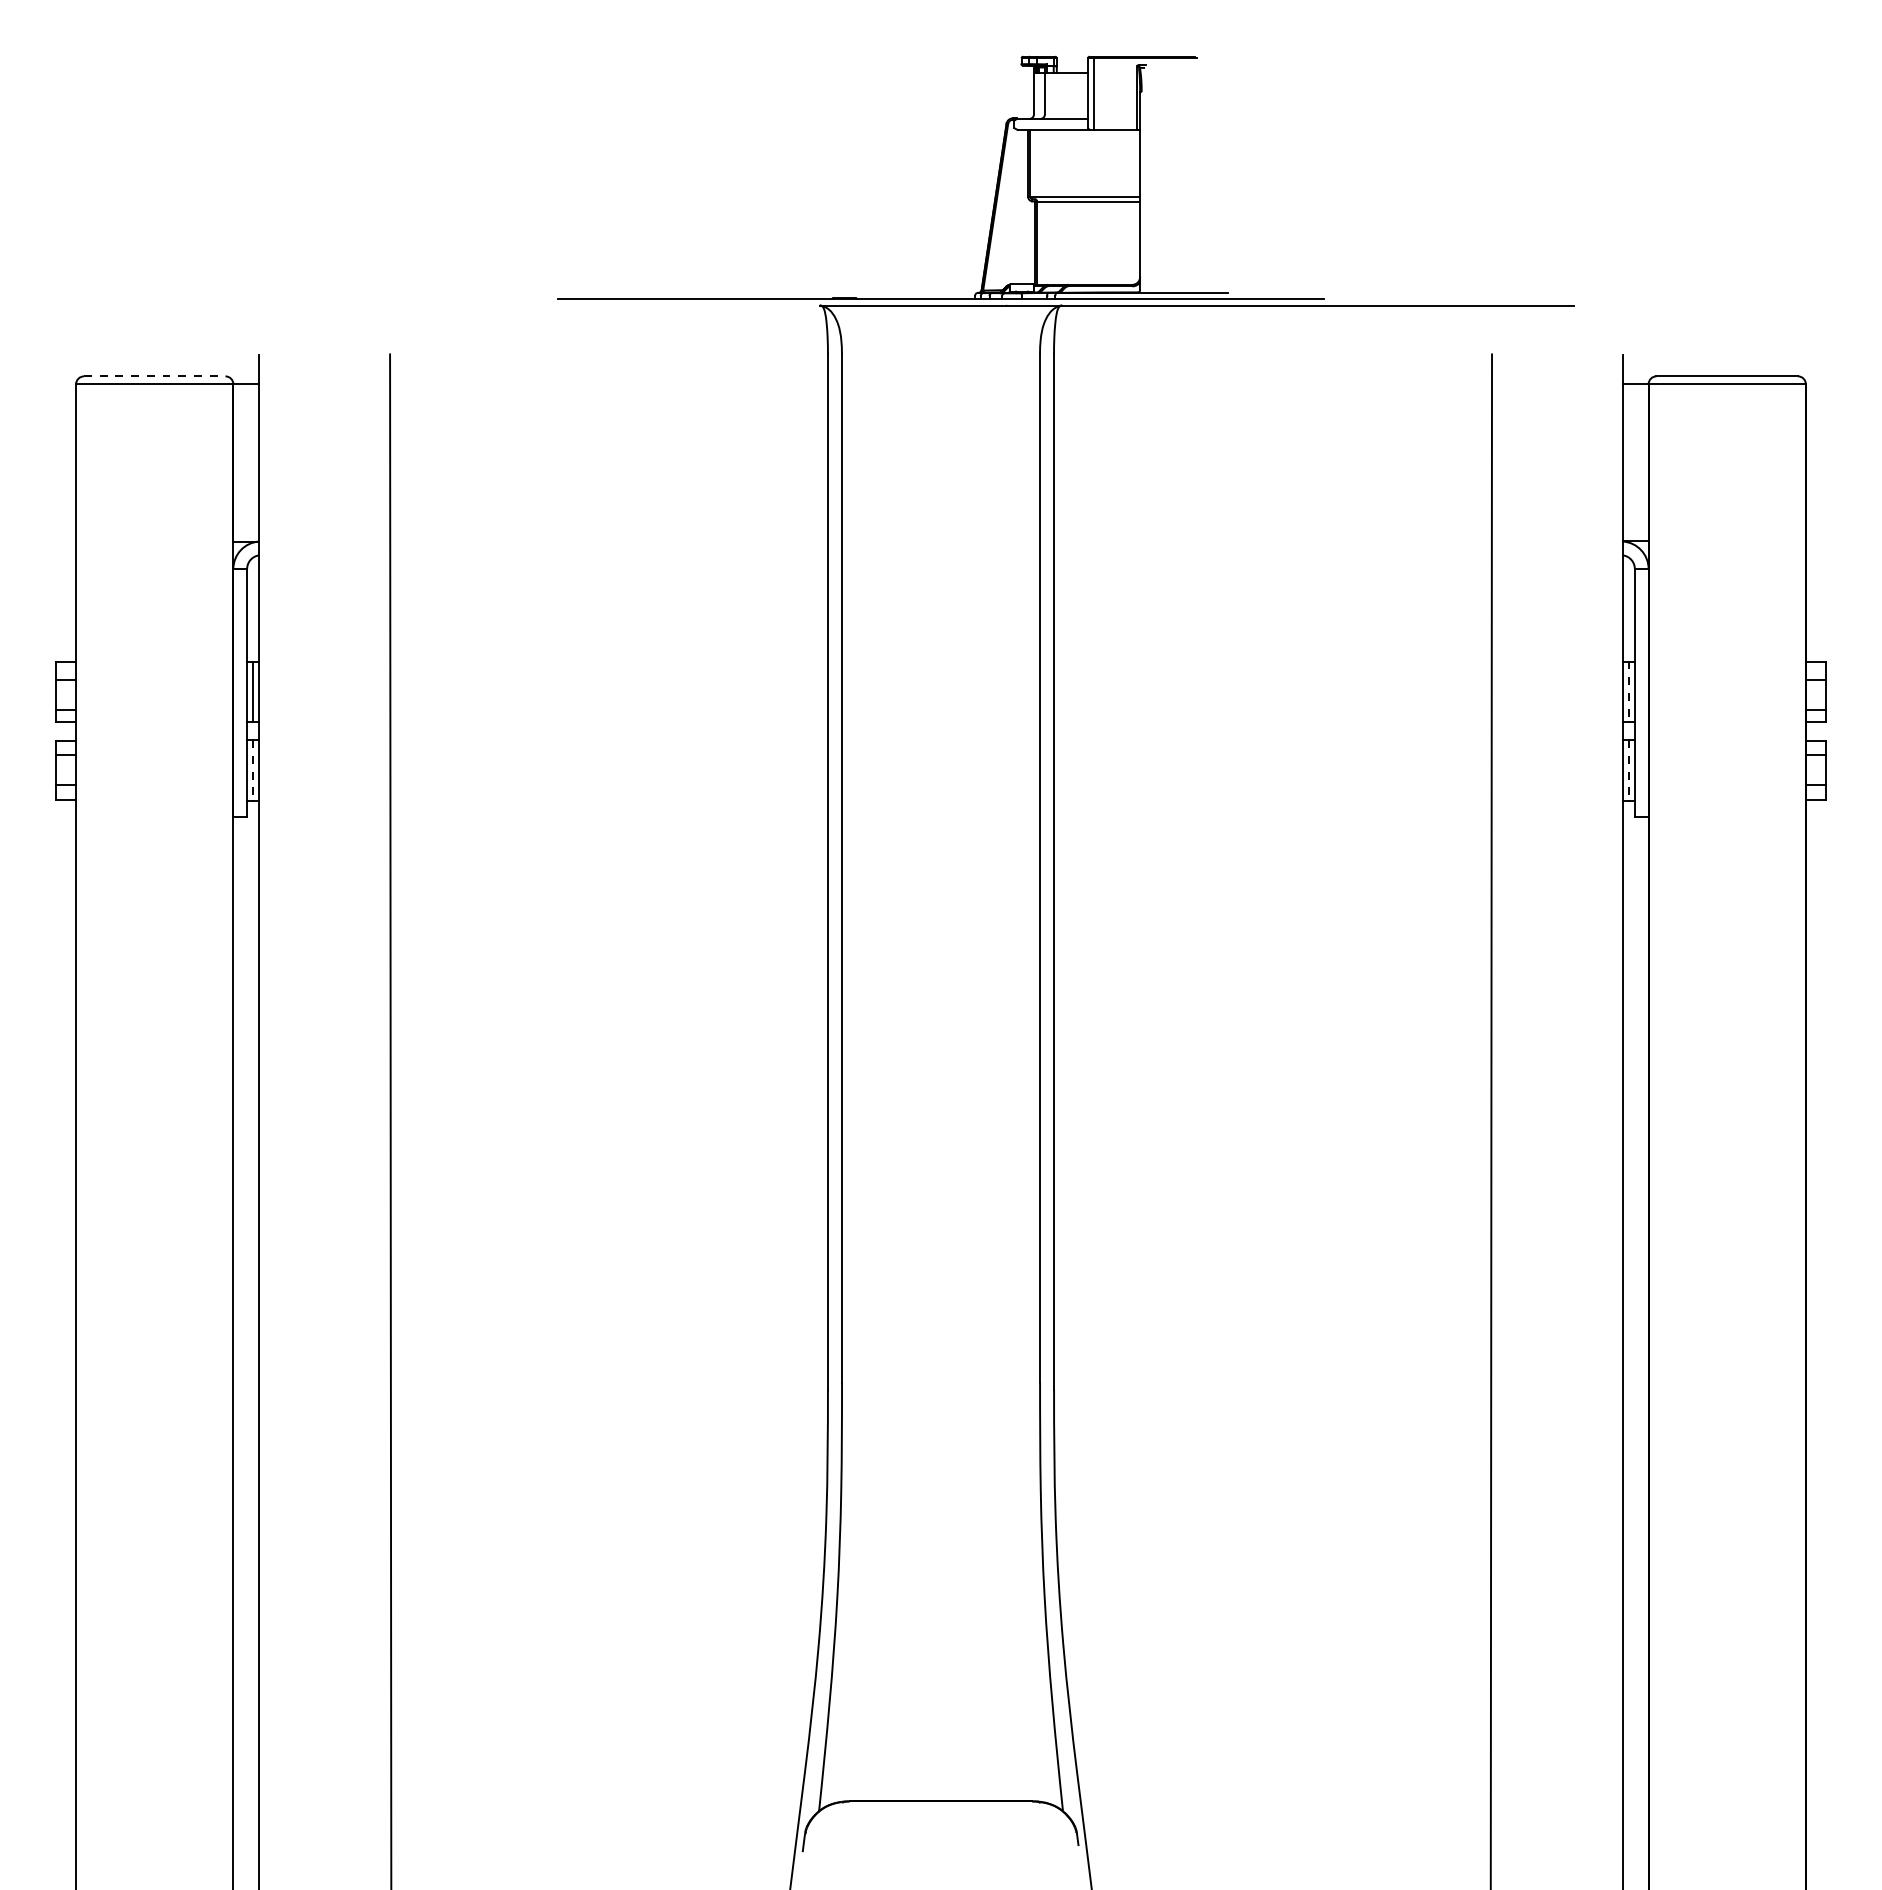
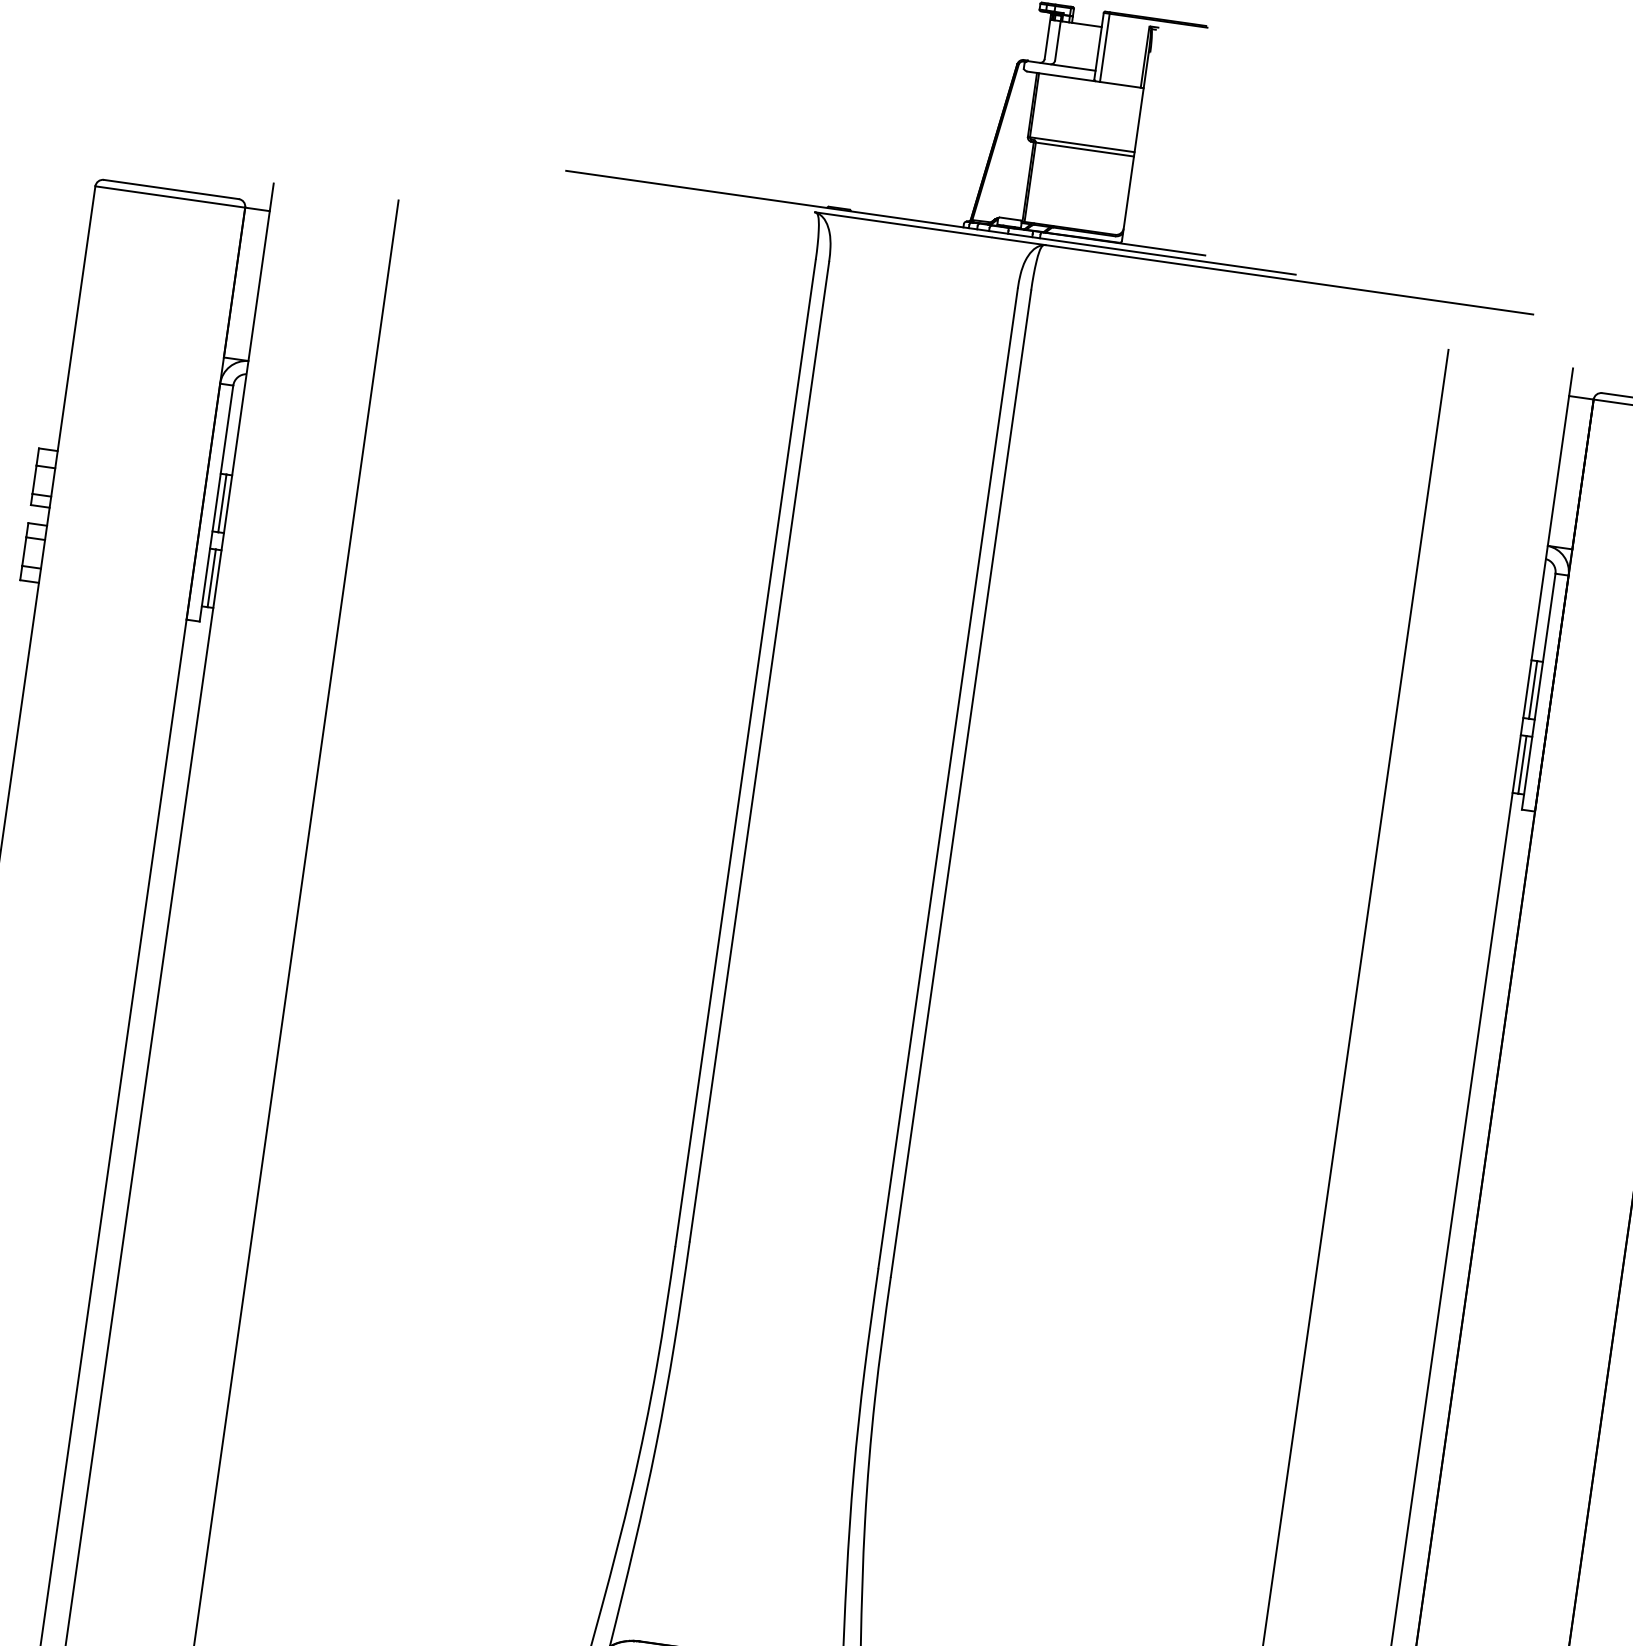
line: (154, 376) -> (171, 189), dashed -> solid
line: (1628, 692) -> (1532, 690), dashed -> solid
line: (253, 770) -> (212, 578), dashed -> solid
line: (1628, 770) -> (1522, 764), dashed -> solid

